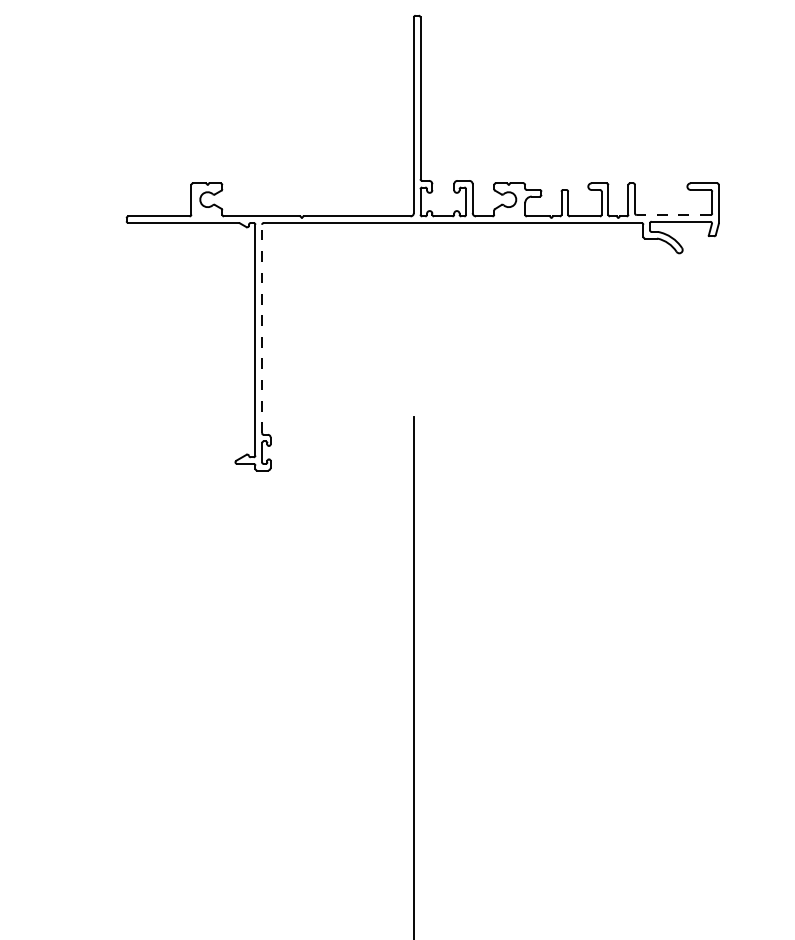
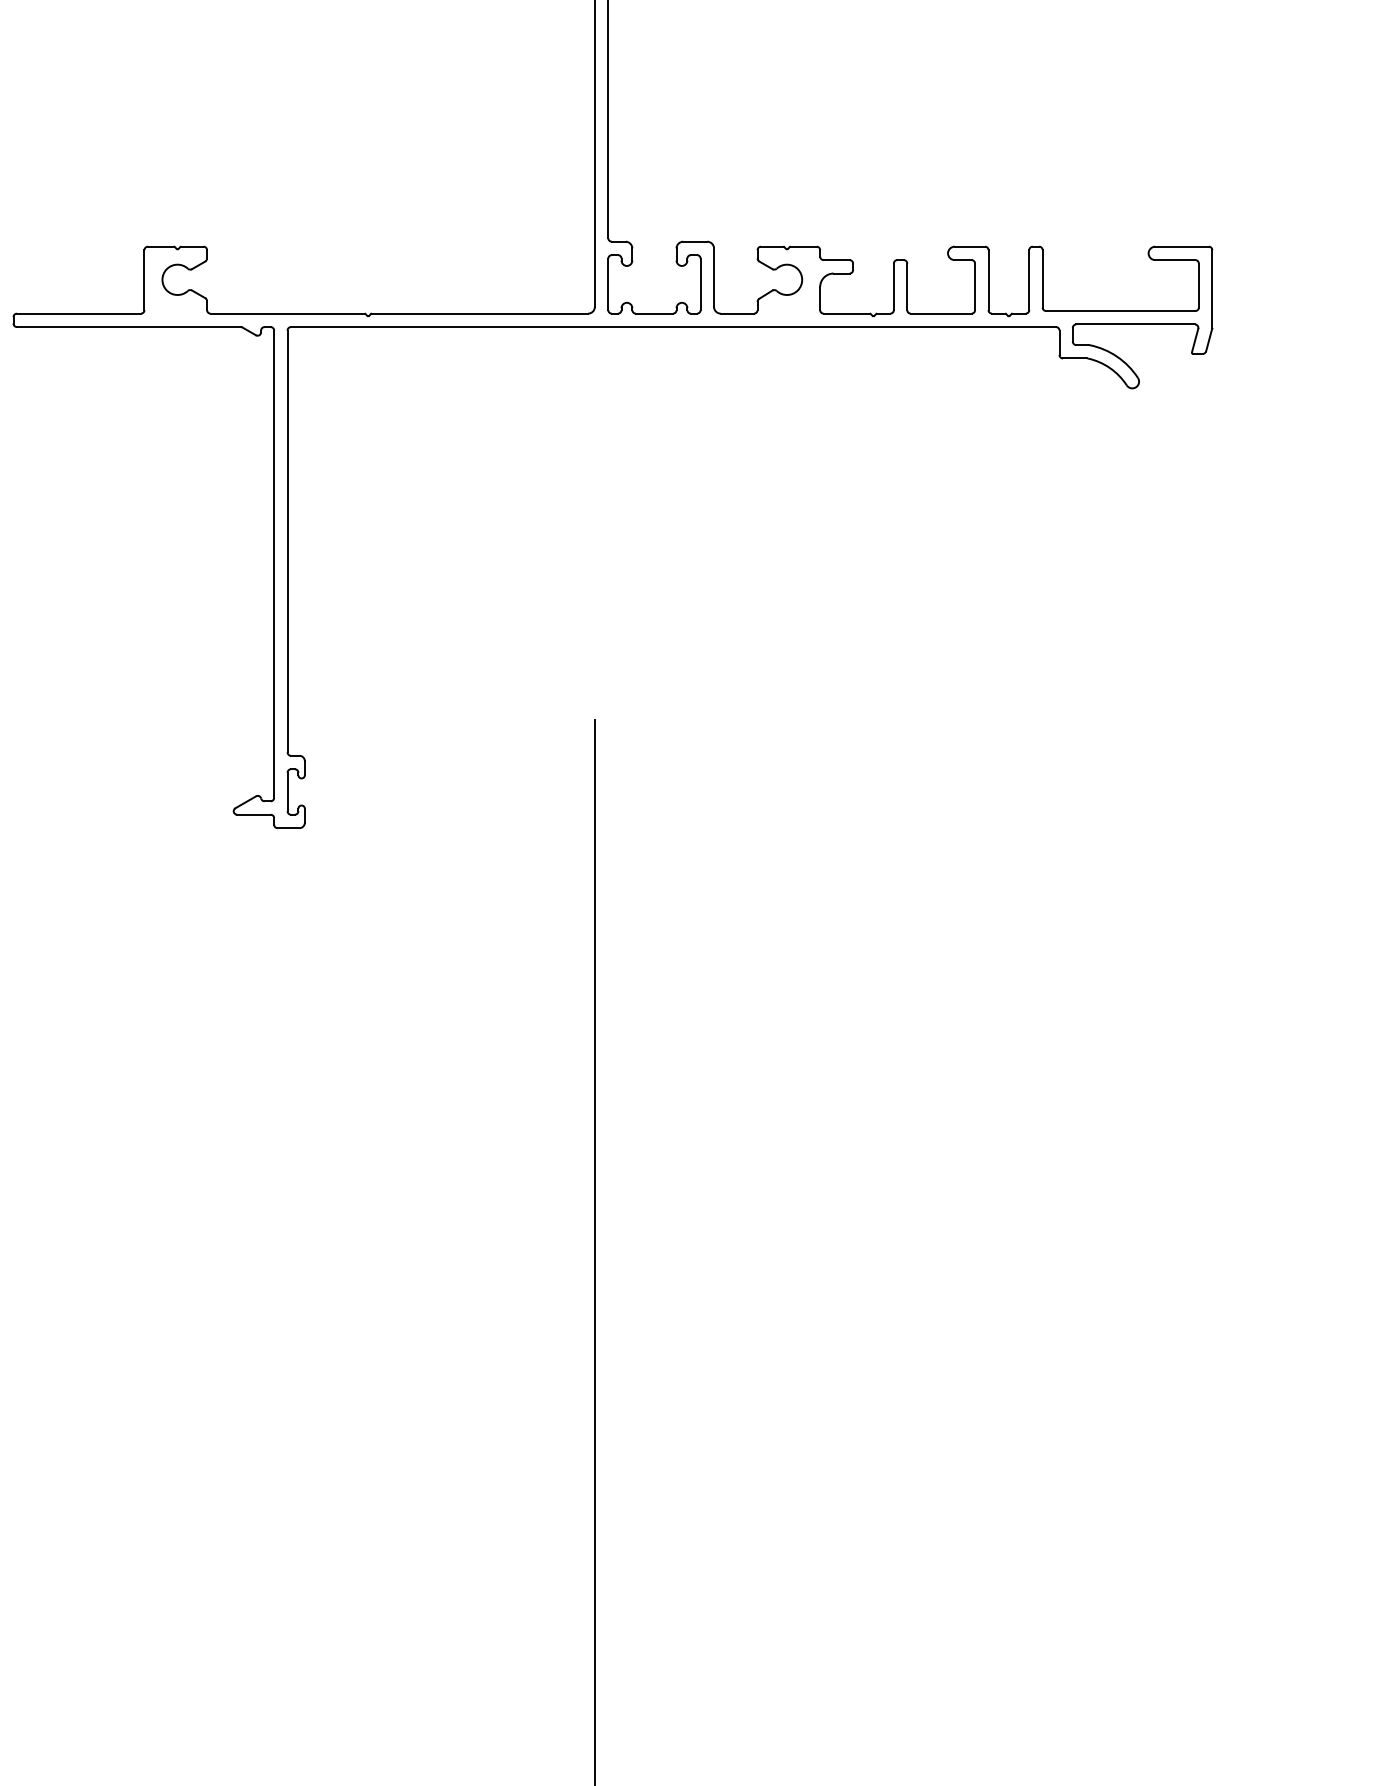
line: (673, 215) -> (1120, 311), dashed -> solid
line: (262, 328) -> (288, 540), dashed -> solid

